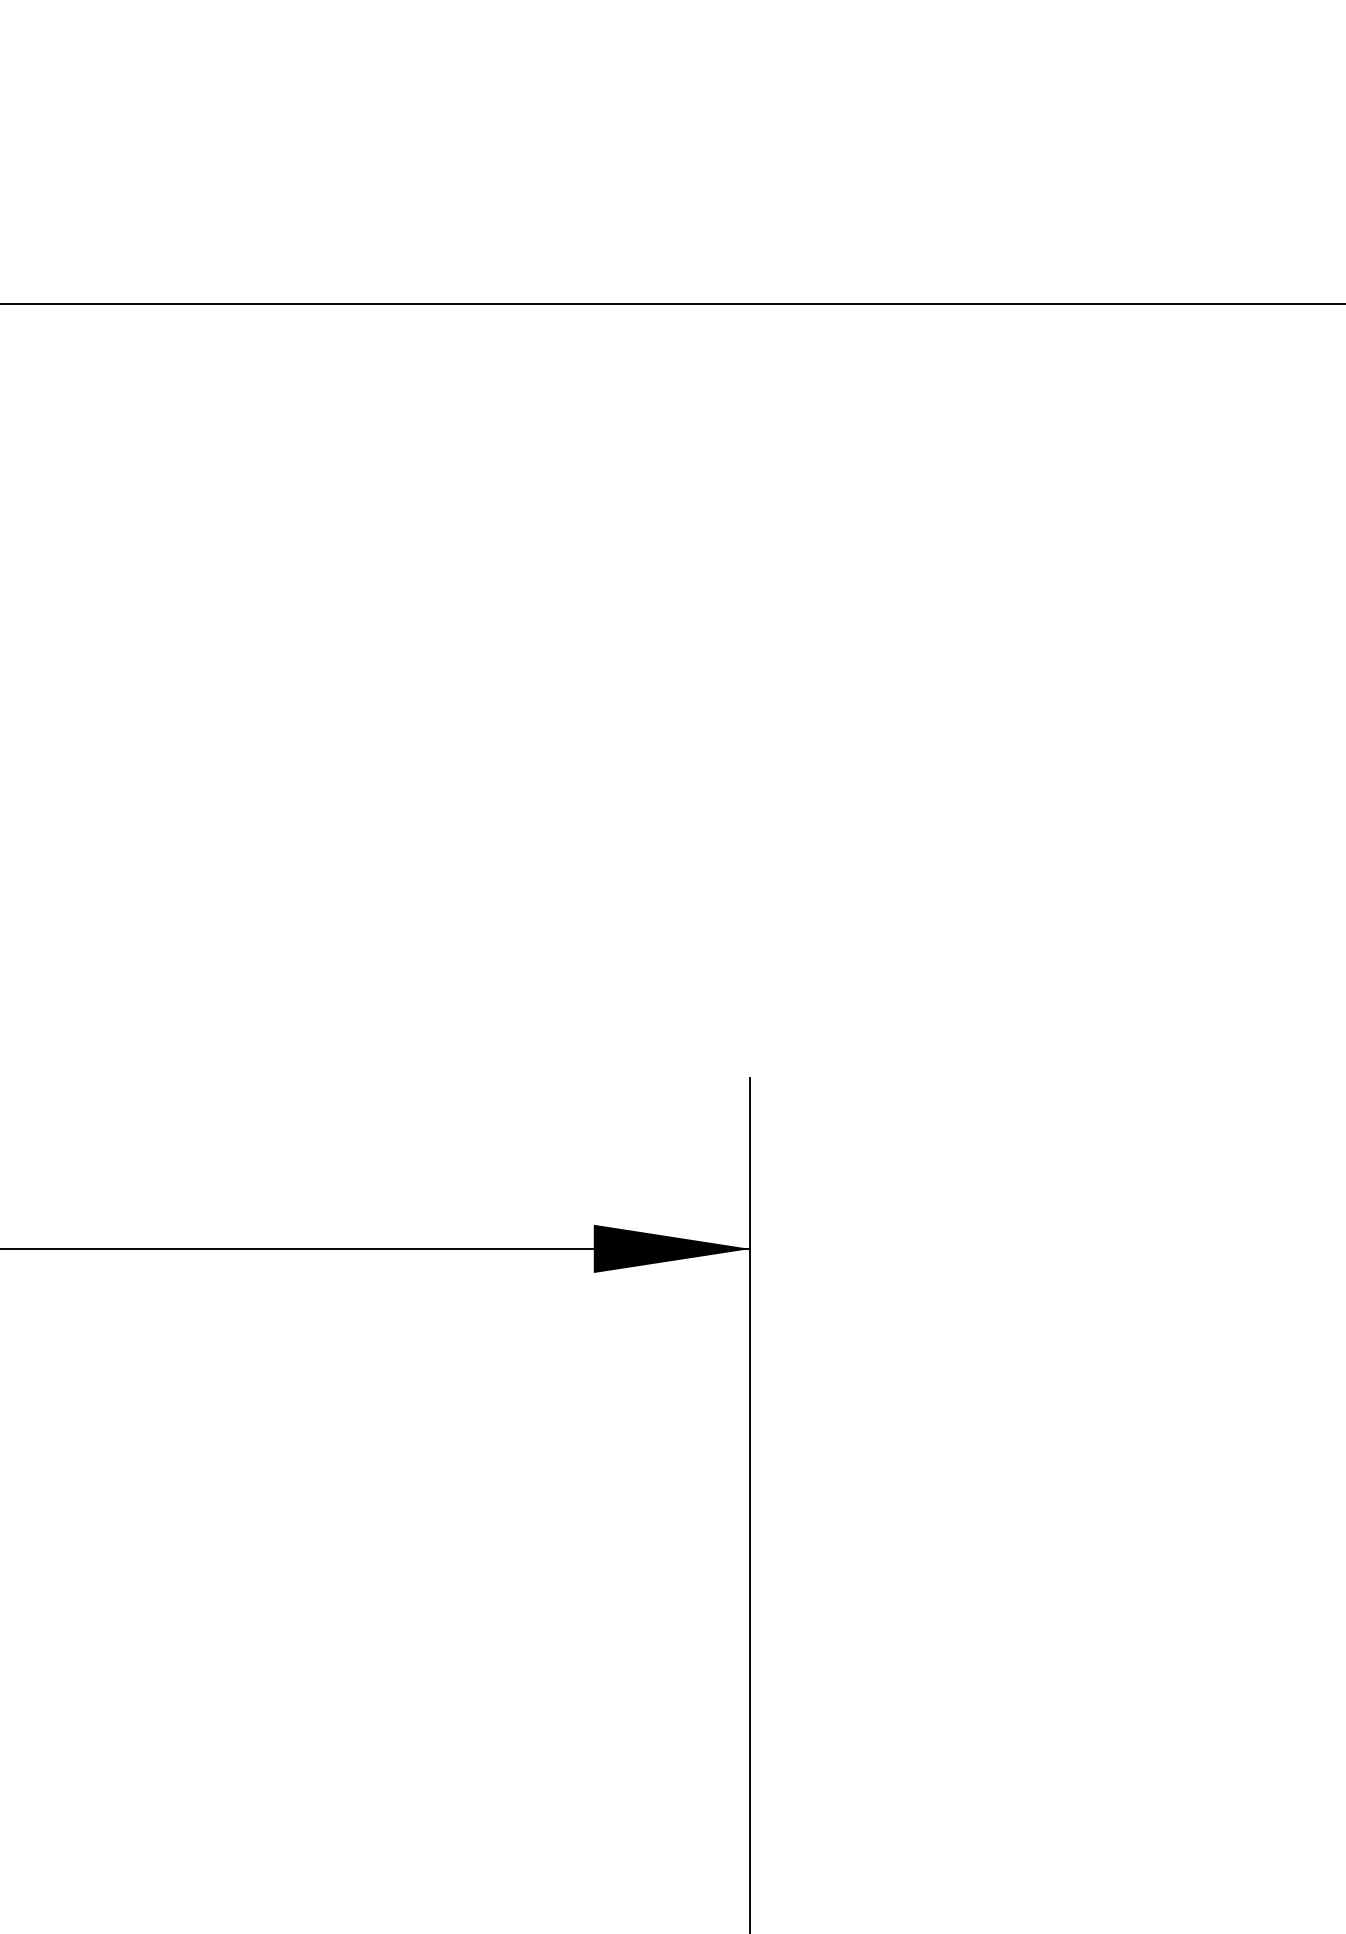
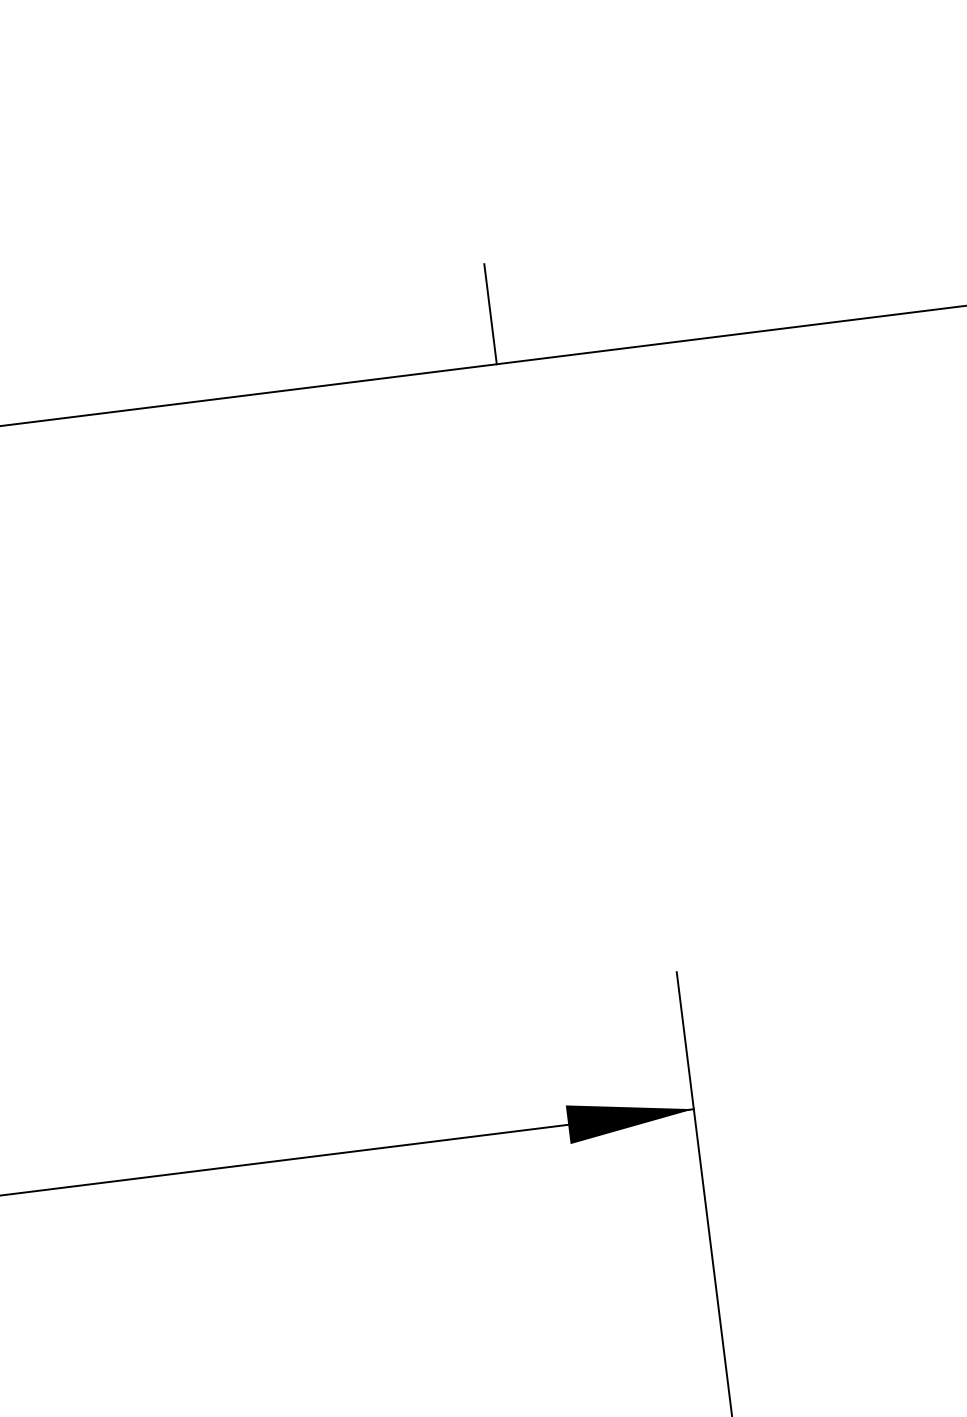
line: (622, 241) -> (490, 313), added

